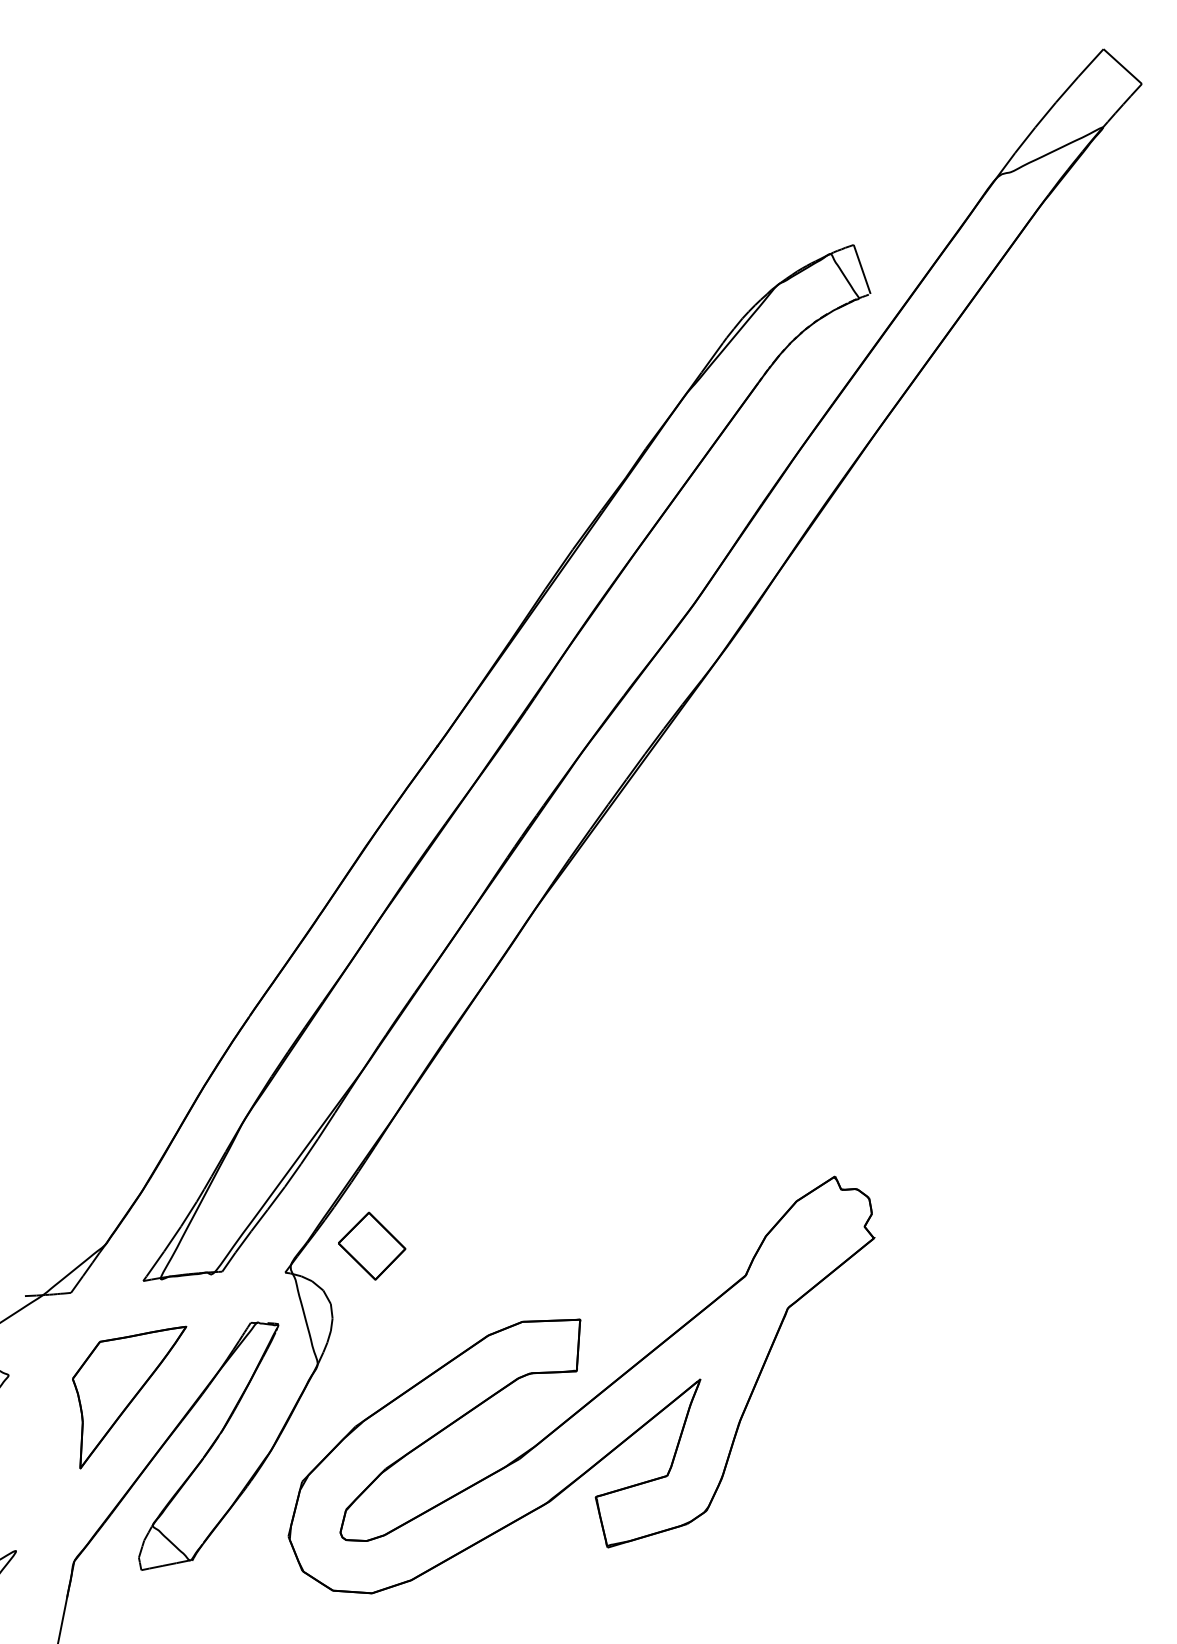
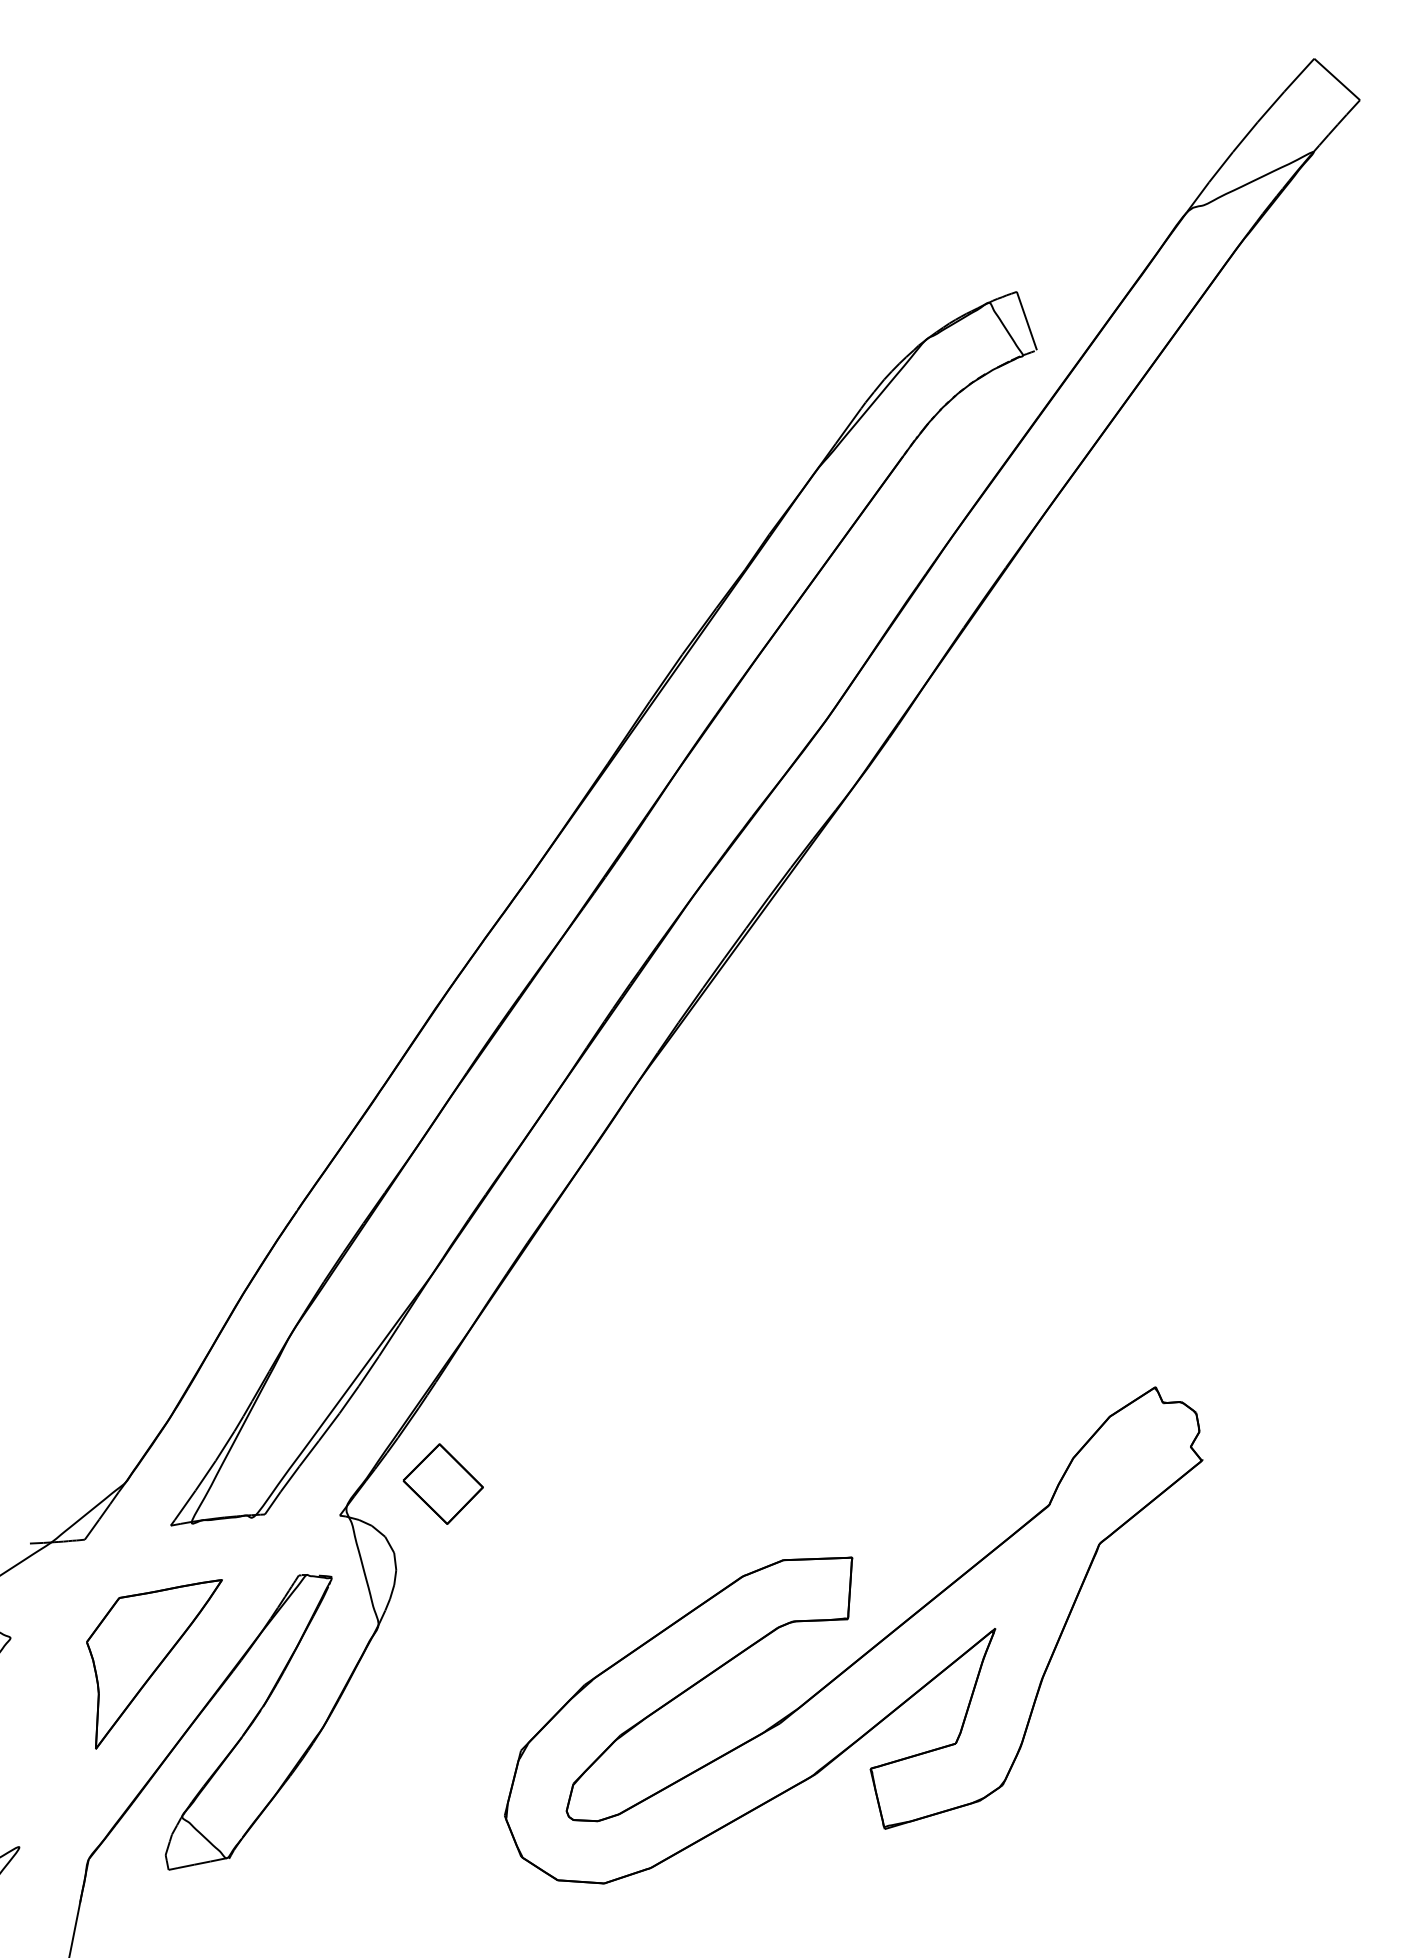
part: (576, 1372) -> (847, 1620), moved

